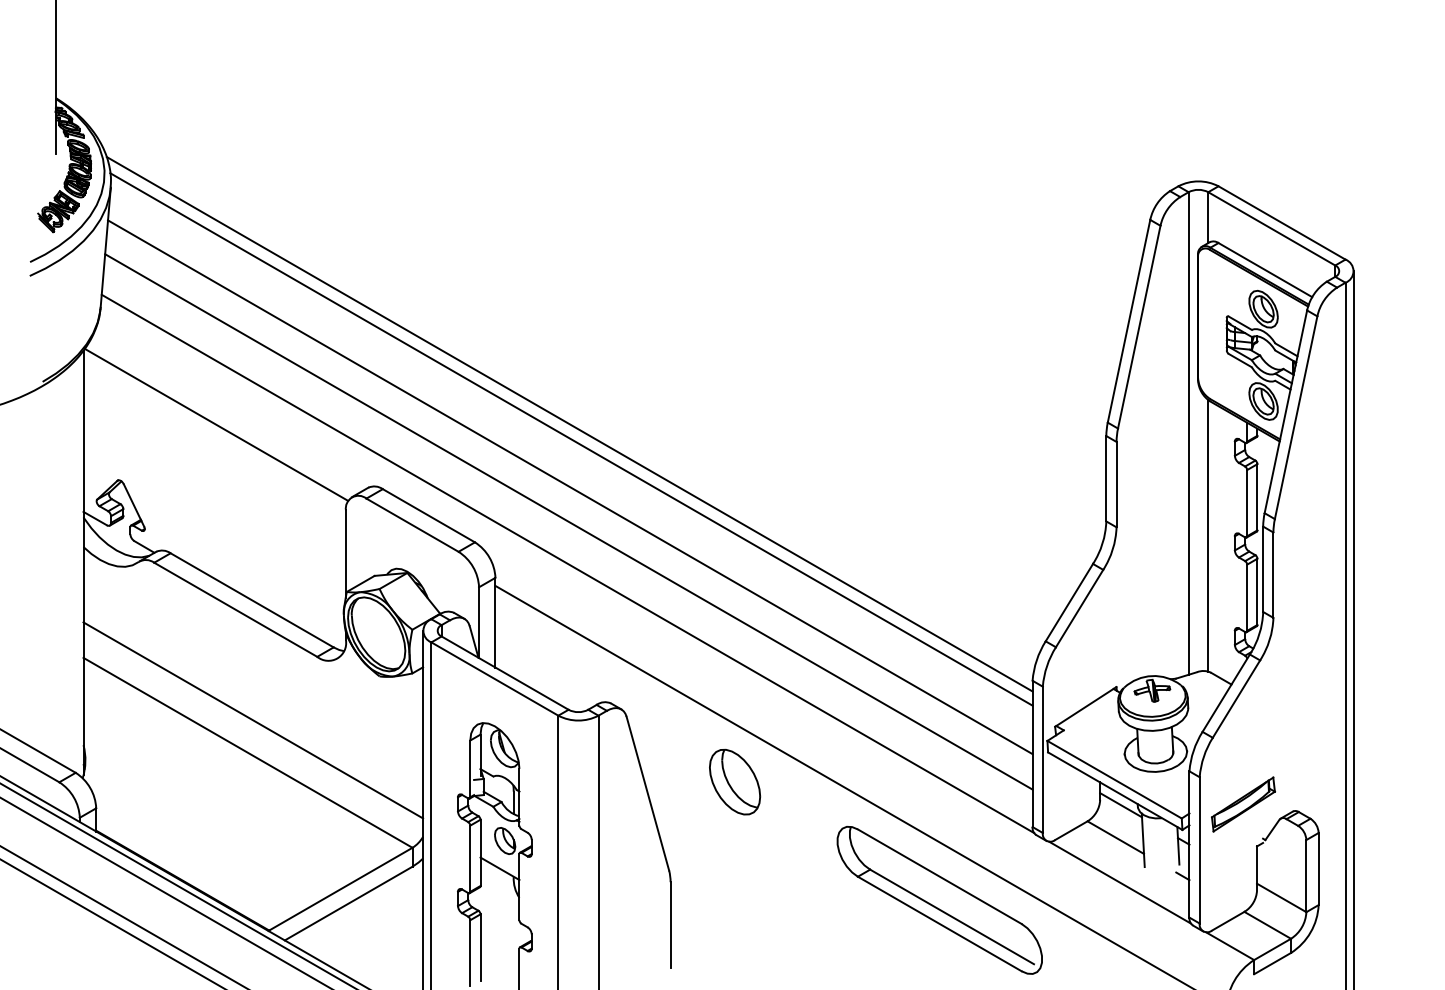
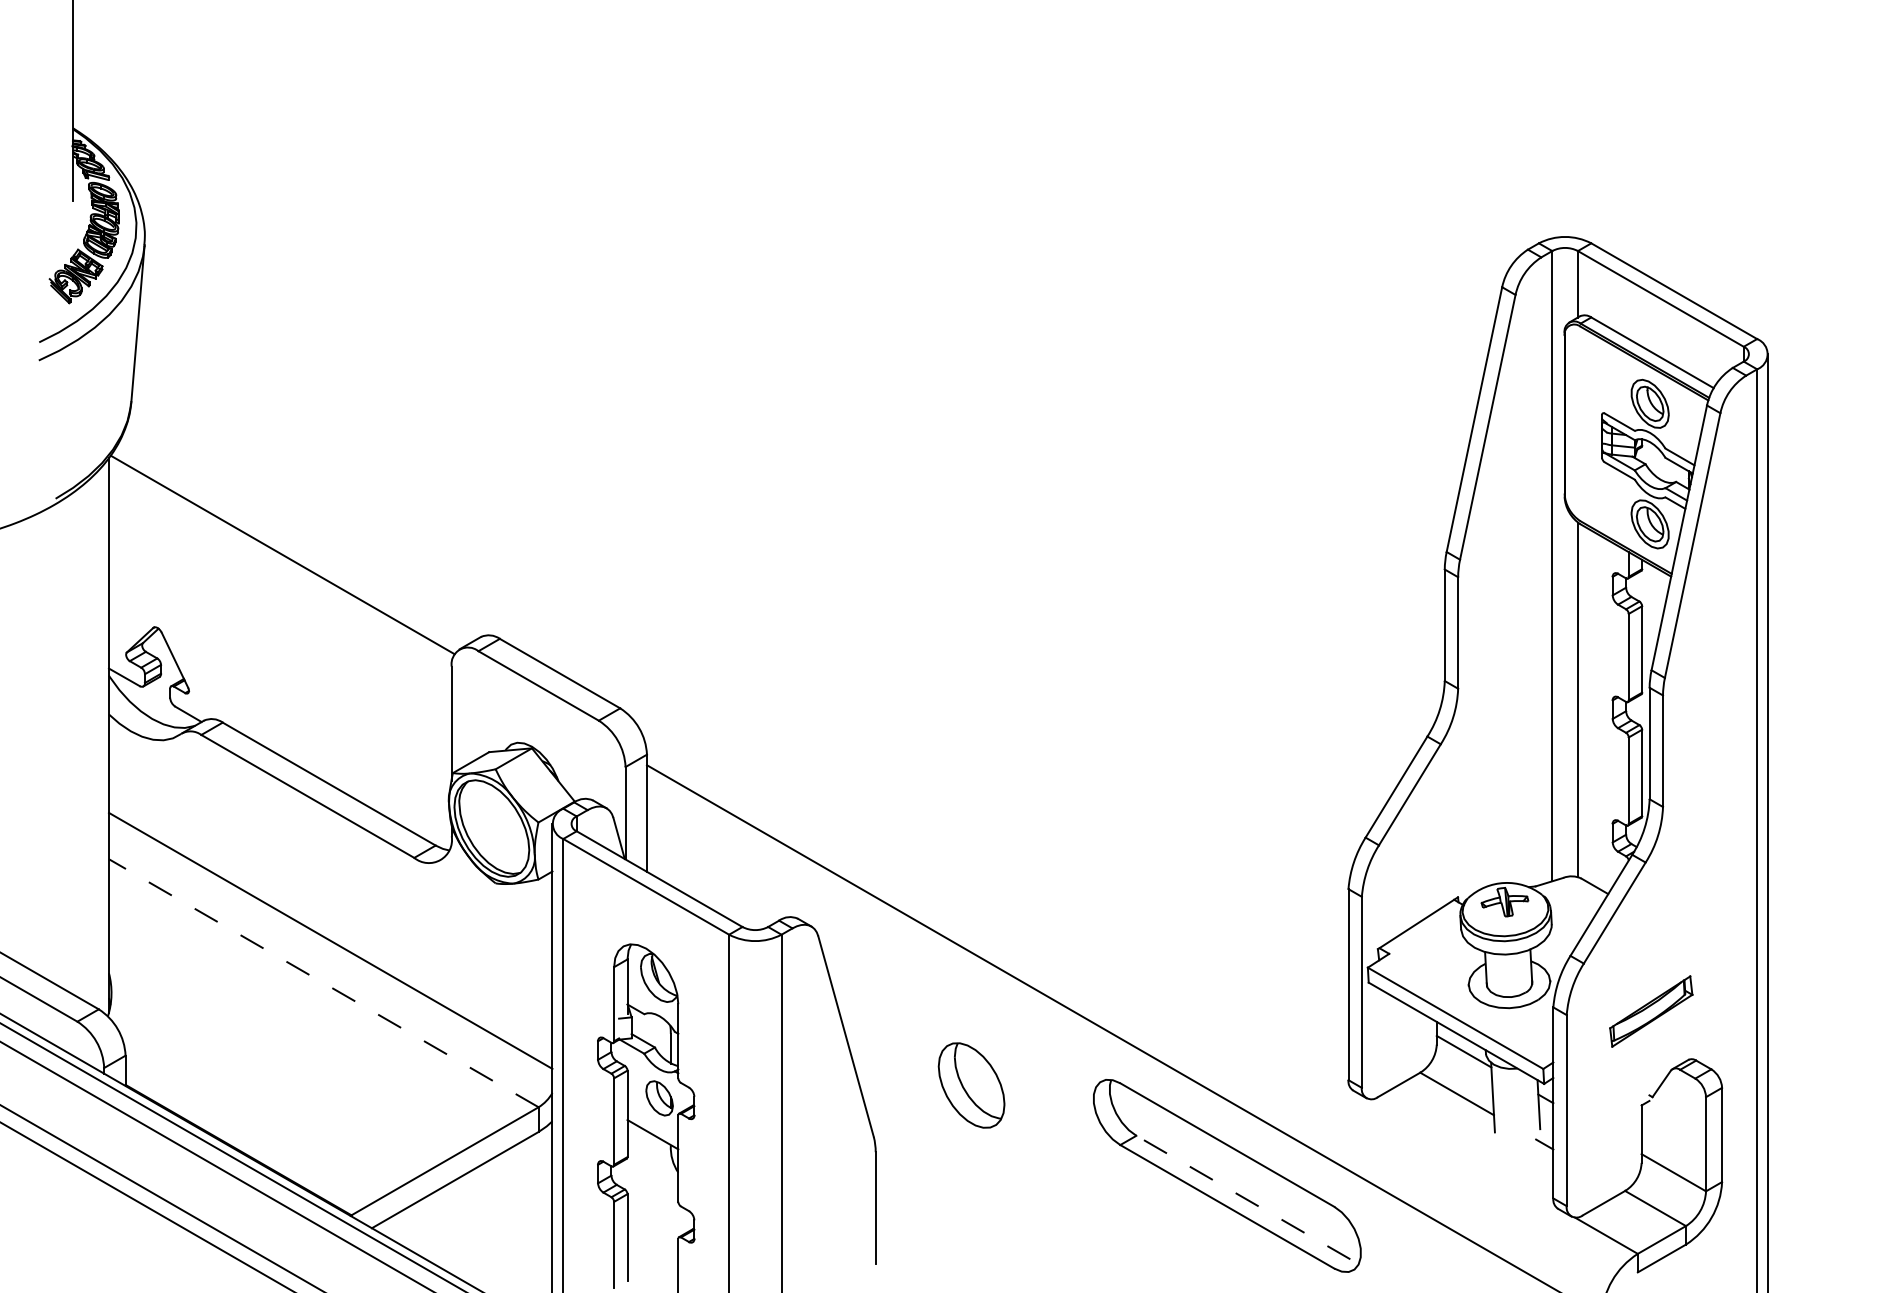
line: (569, 424) -> (743, 554), removed
line: (571, 439) -> (746, 574), removed
line: (570, 487) -> (744, 636), removed
line: (568, 521) -> (742, 681), removed
line: (567, 563) -> (741, 735), removed
line: (248, 752) -> (324, 982), solid -> dashed
part: (735, 781) -> (972, 1084), moved
part: (1243, 804) -> (1651, 1011), moved
line: (1120, 882) -> (1463, 1152), removed
line: (952, 916) -> (1243, 1196), solid -> dashed

